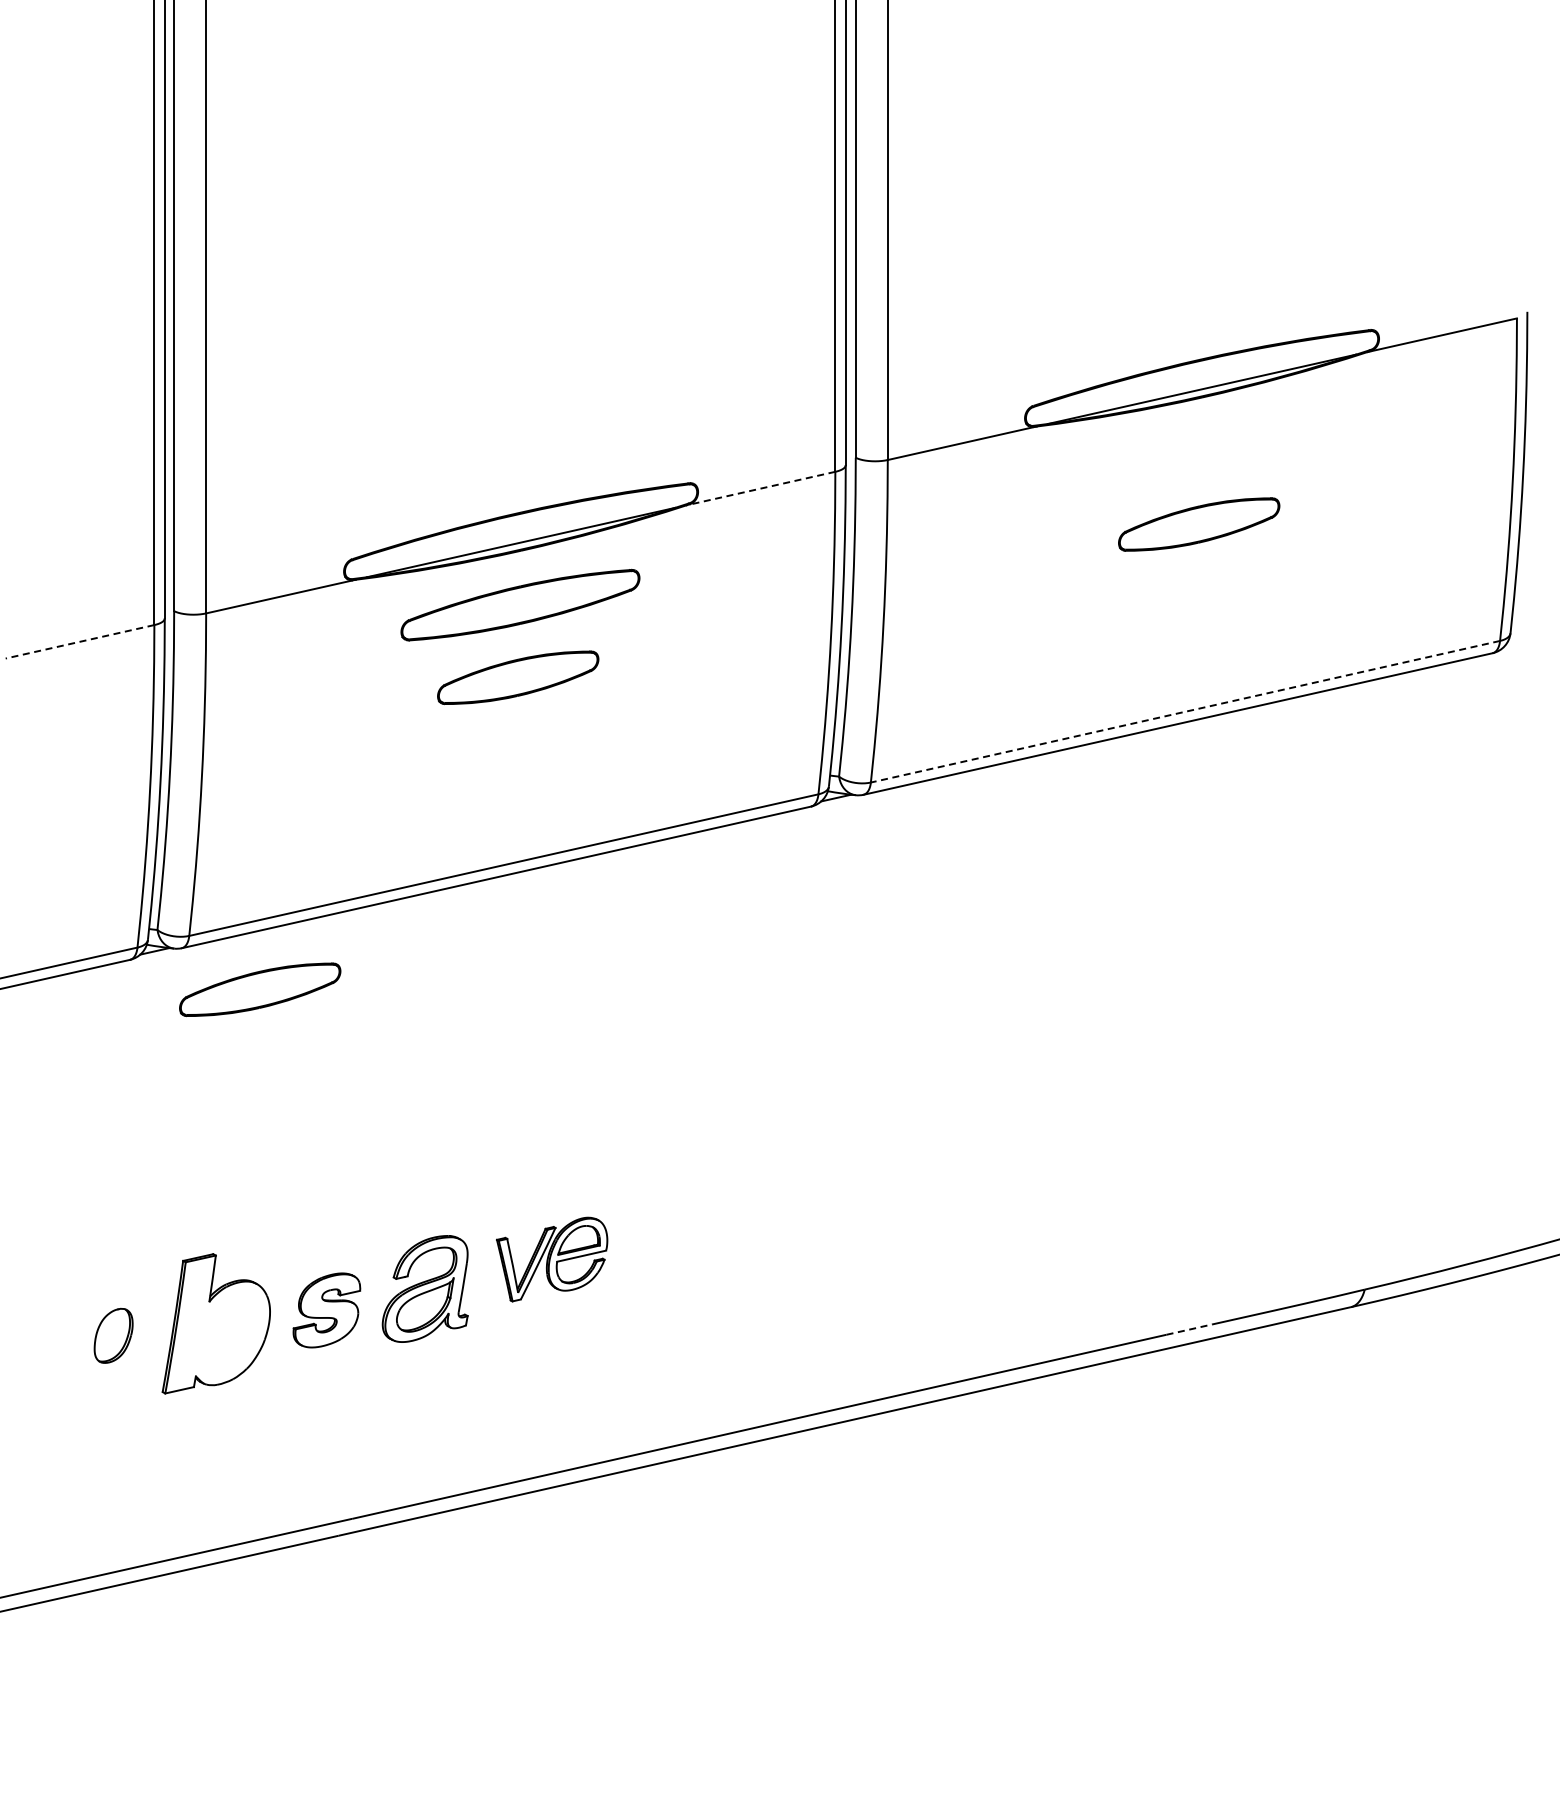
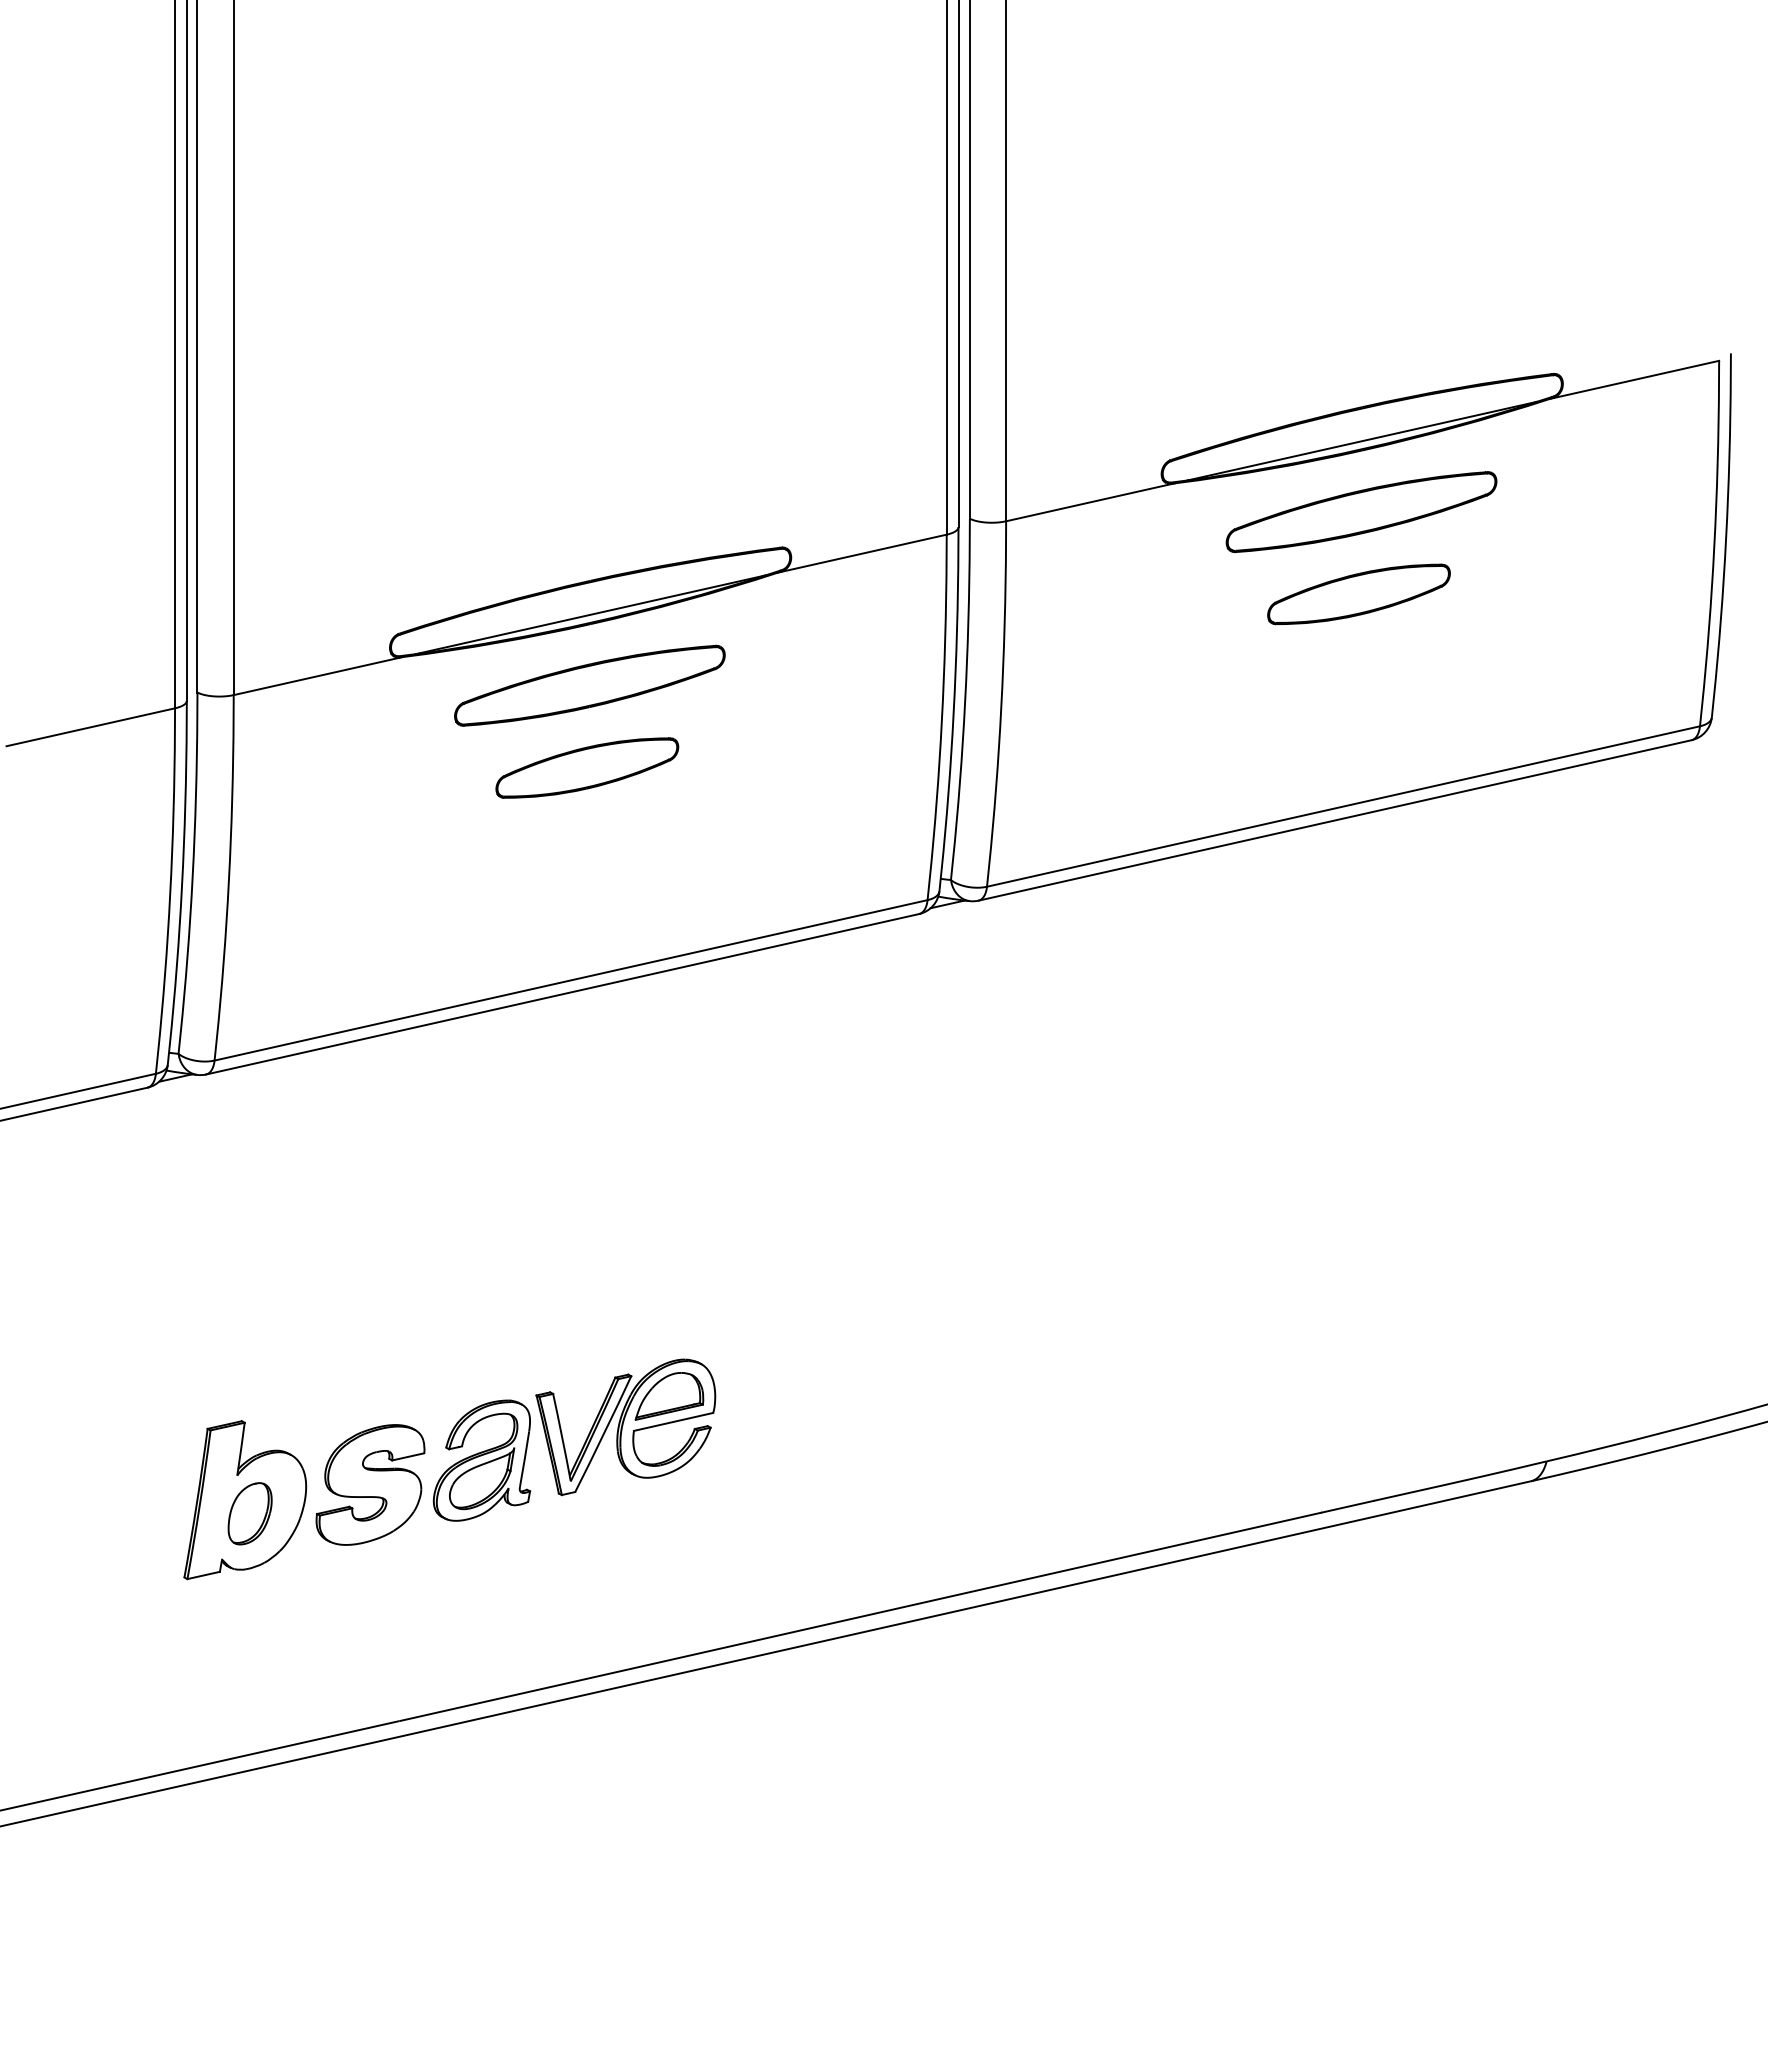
part: (1201, 451) -> (1361, 511), added
line: (760, 488) -> (861, 553), dashed -> solid
line: (79, 641) -> (90, 726), dashed -> solid
line: (1185, 711) -> (1343, 806), dashed -> solid
part: (260, 989) -> (295, 1121), removed
part: (551, 1259) -> (625, 1427), size x1.43
part: (326, 1310) -> (370, 1485), size x1.43
line: (1189, 1329) -> (1348, 1506), dashed -> solid
part: (113, 1335) -> (249, 1513), moved

